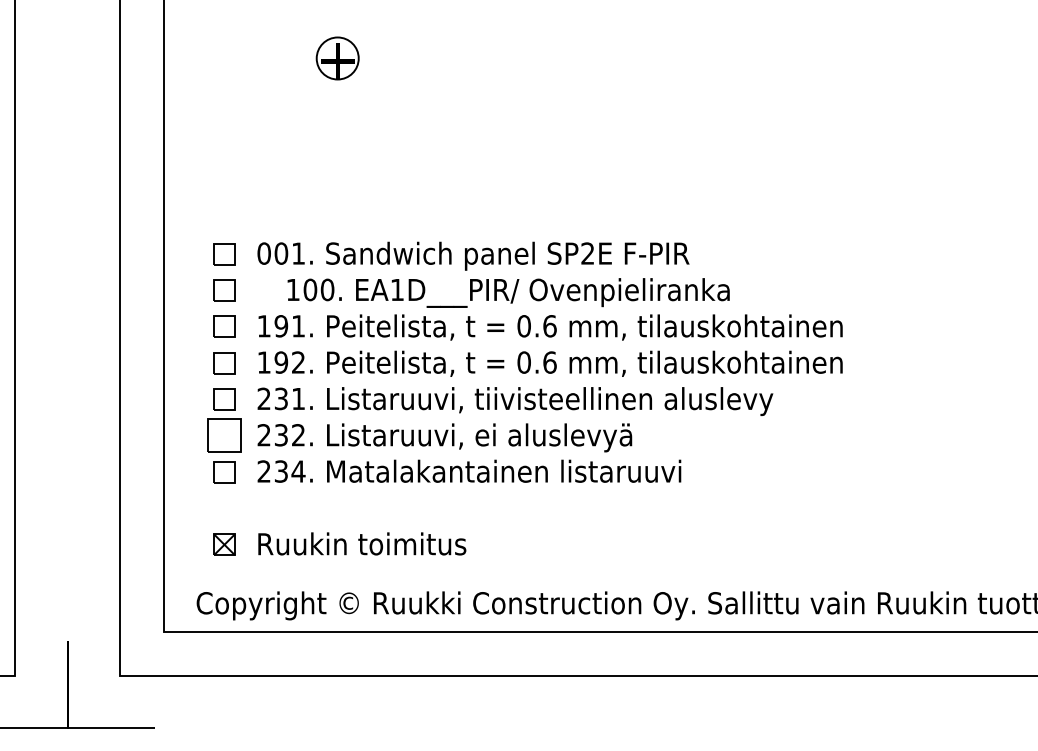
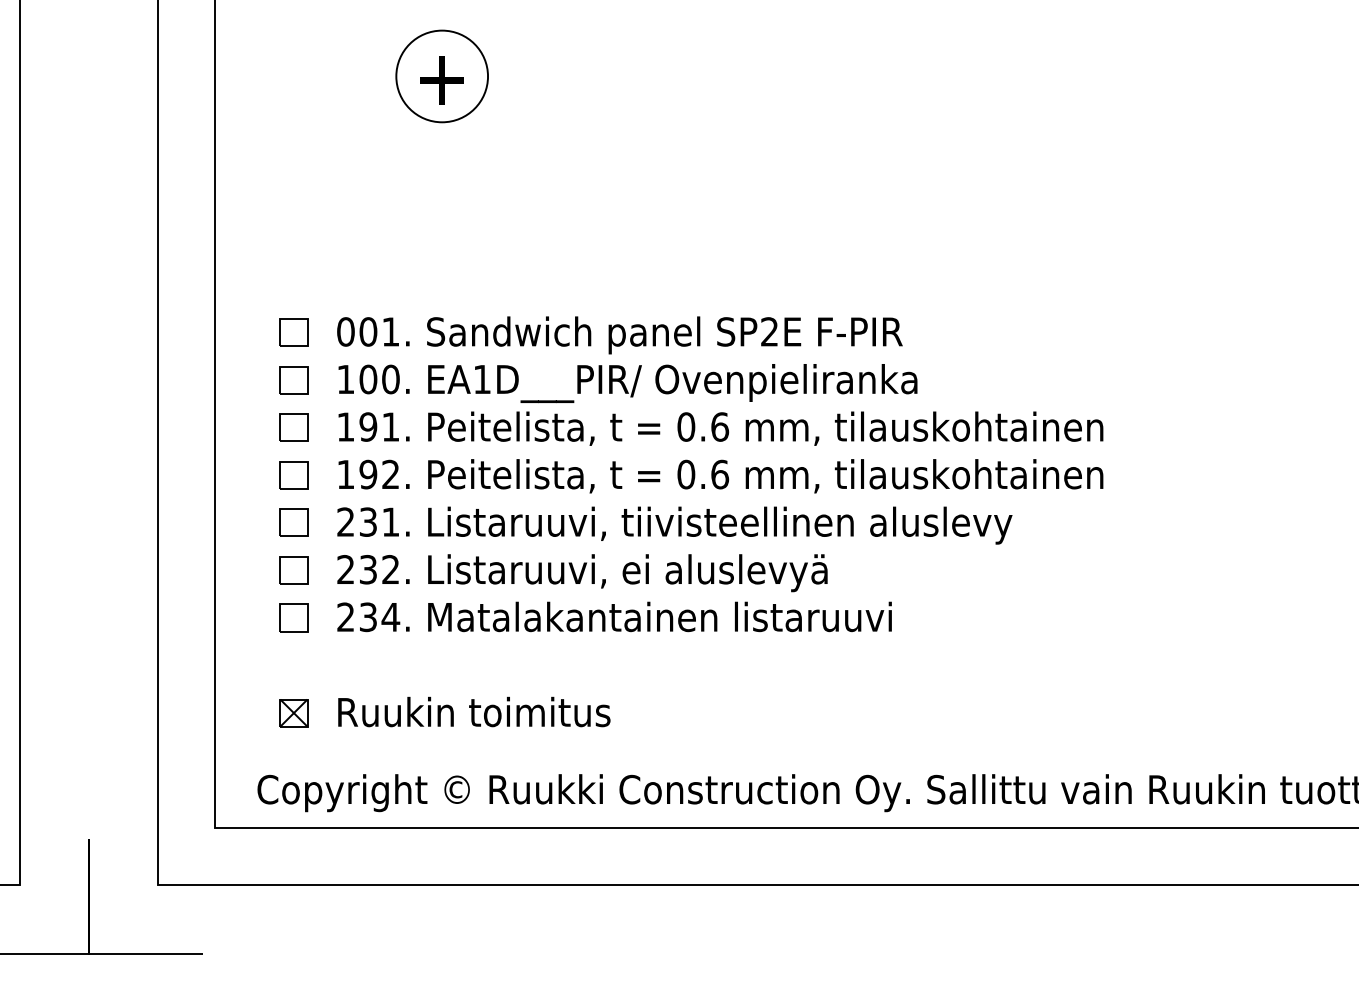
circle: (337, 58) -> (442, 76), size x1.67
text: (508, 293) -> (627, 383), moved
part: (224, 435) -> (293, 570), size x0.62

